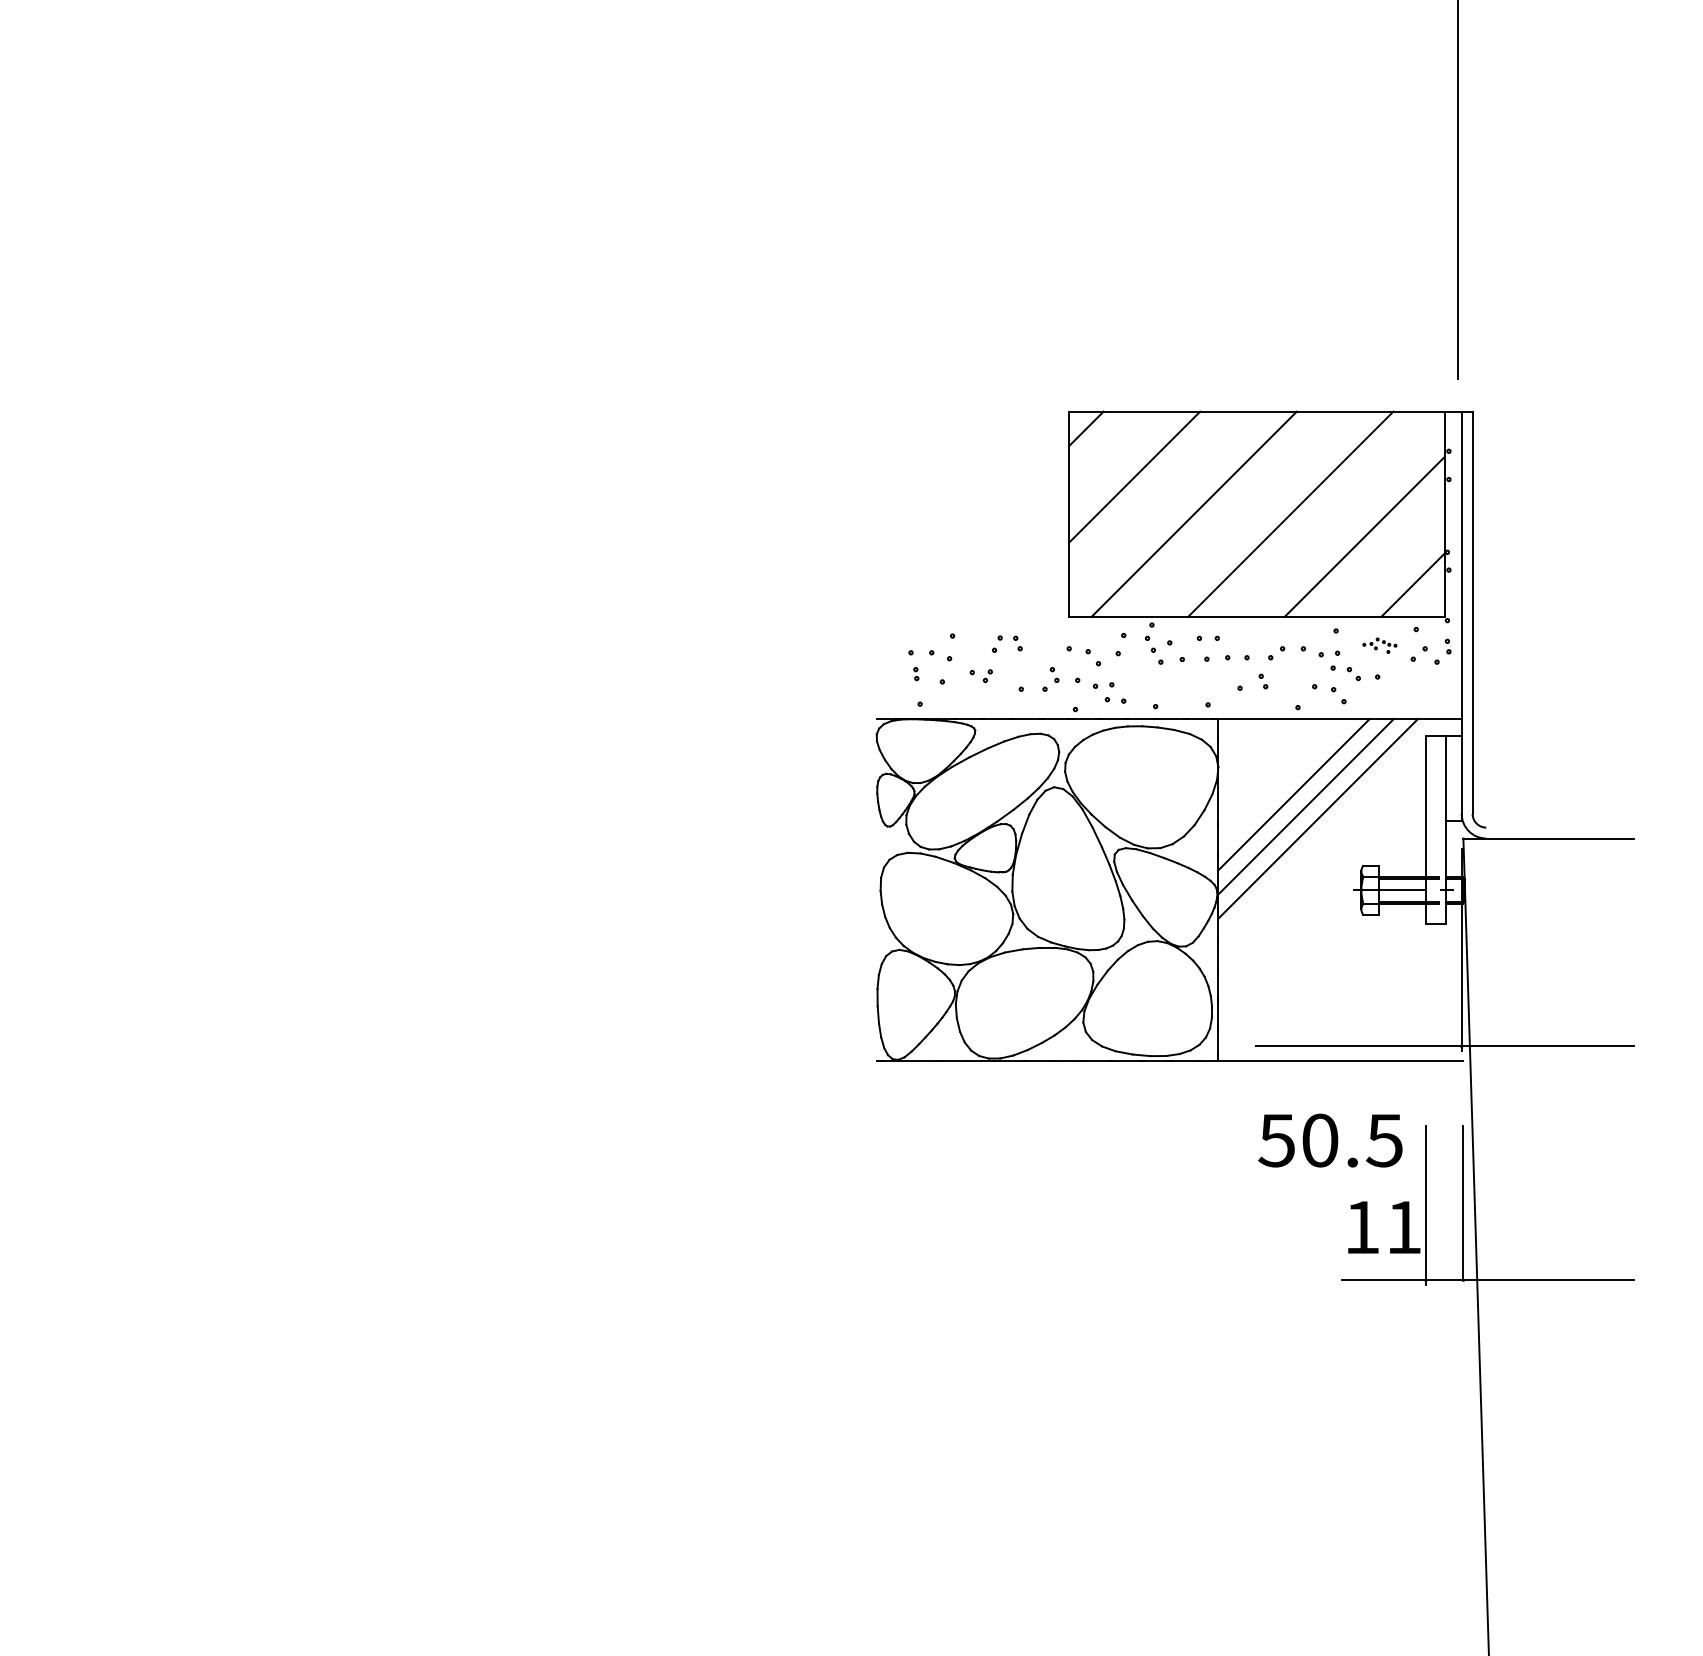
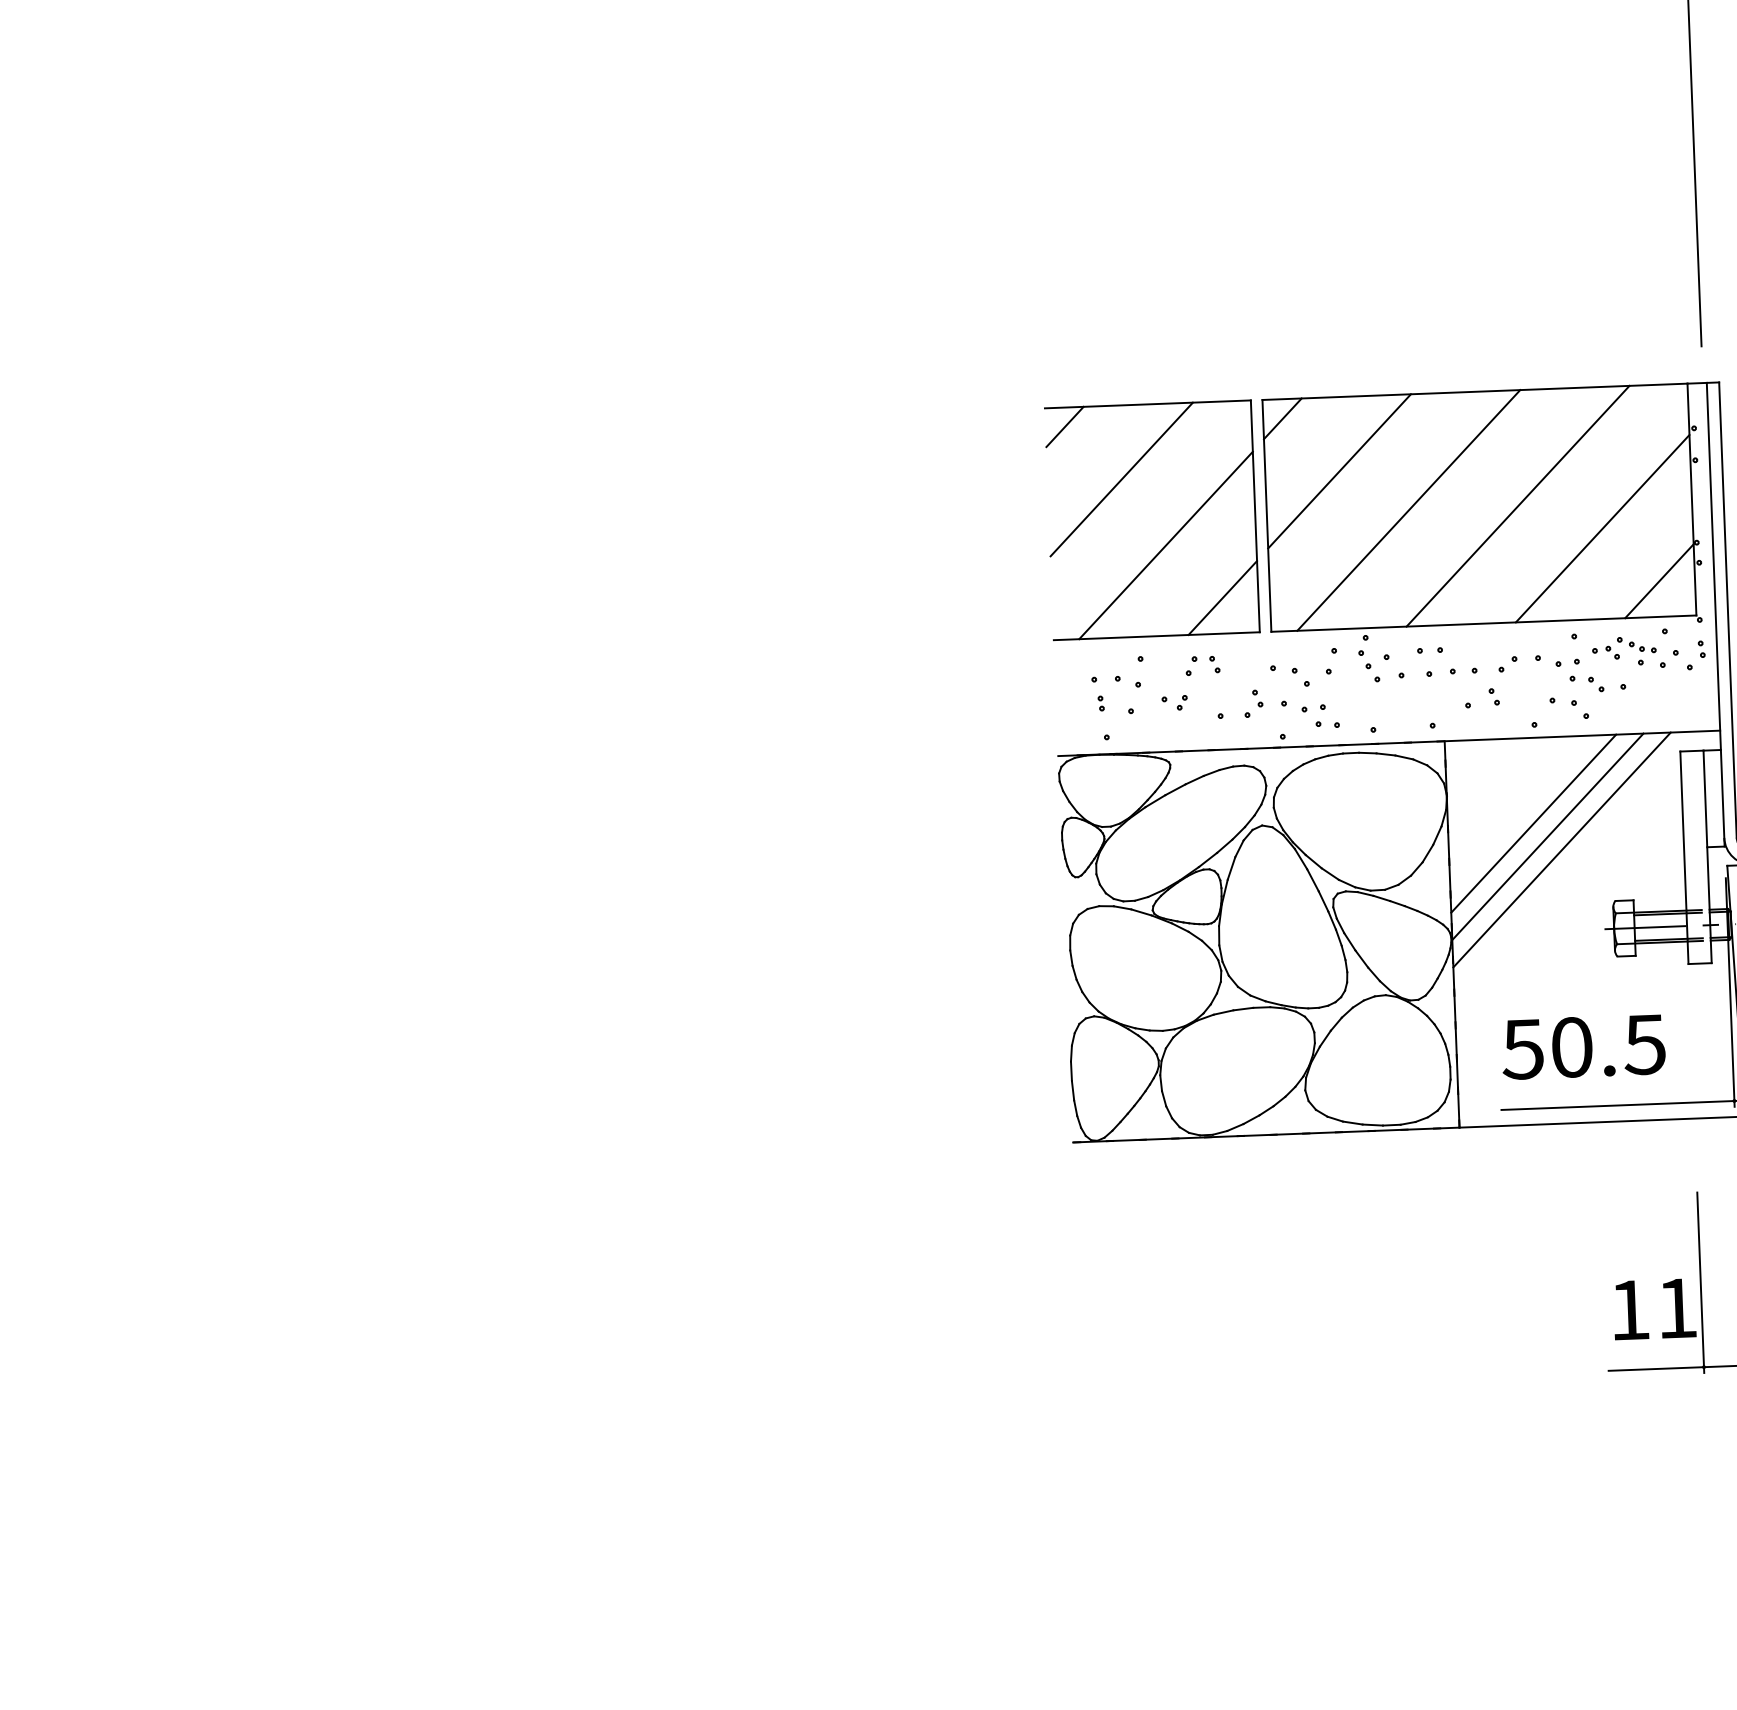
part: (984, 529) -> (1172, 536), added
part: (1379, 645) -> (1623, 651), size x1.67
text: (1330, 1140) -> (1583, 1046), moved

